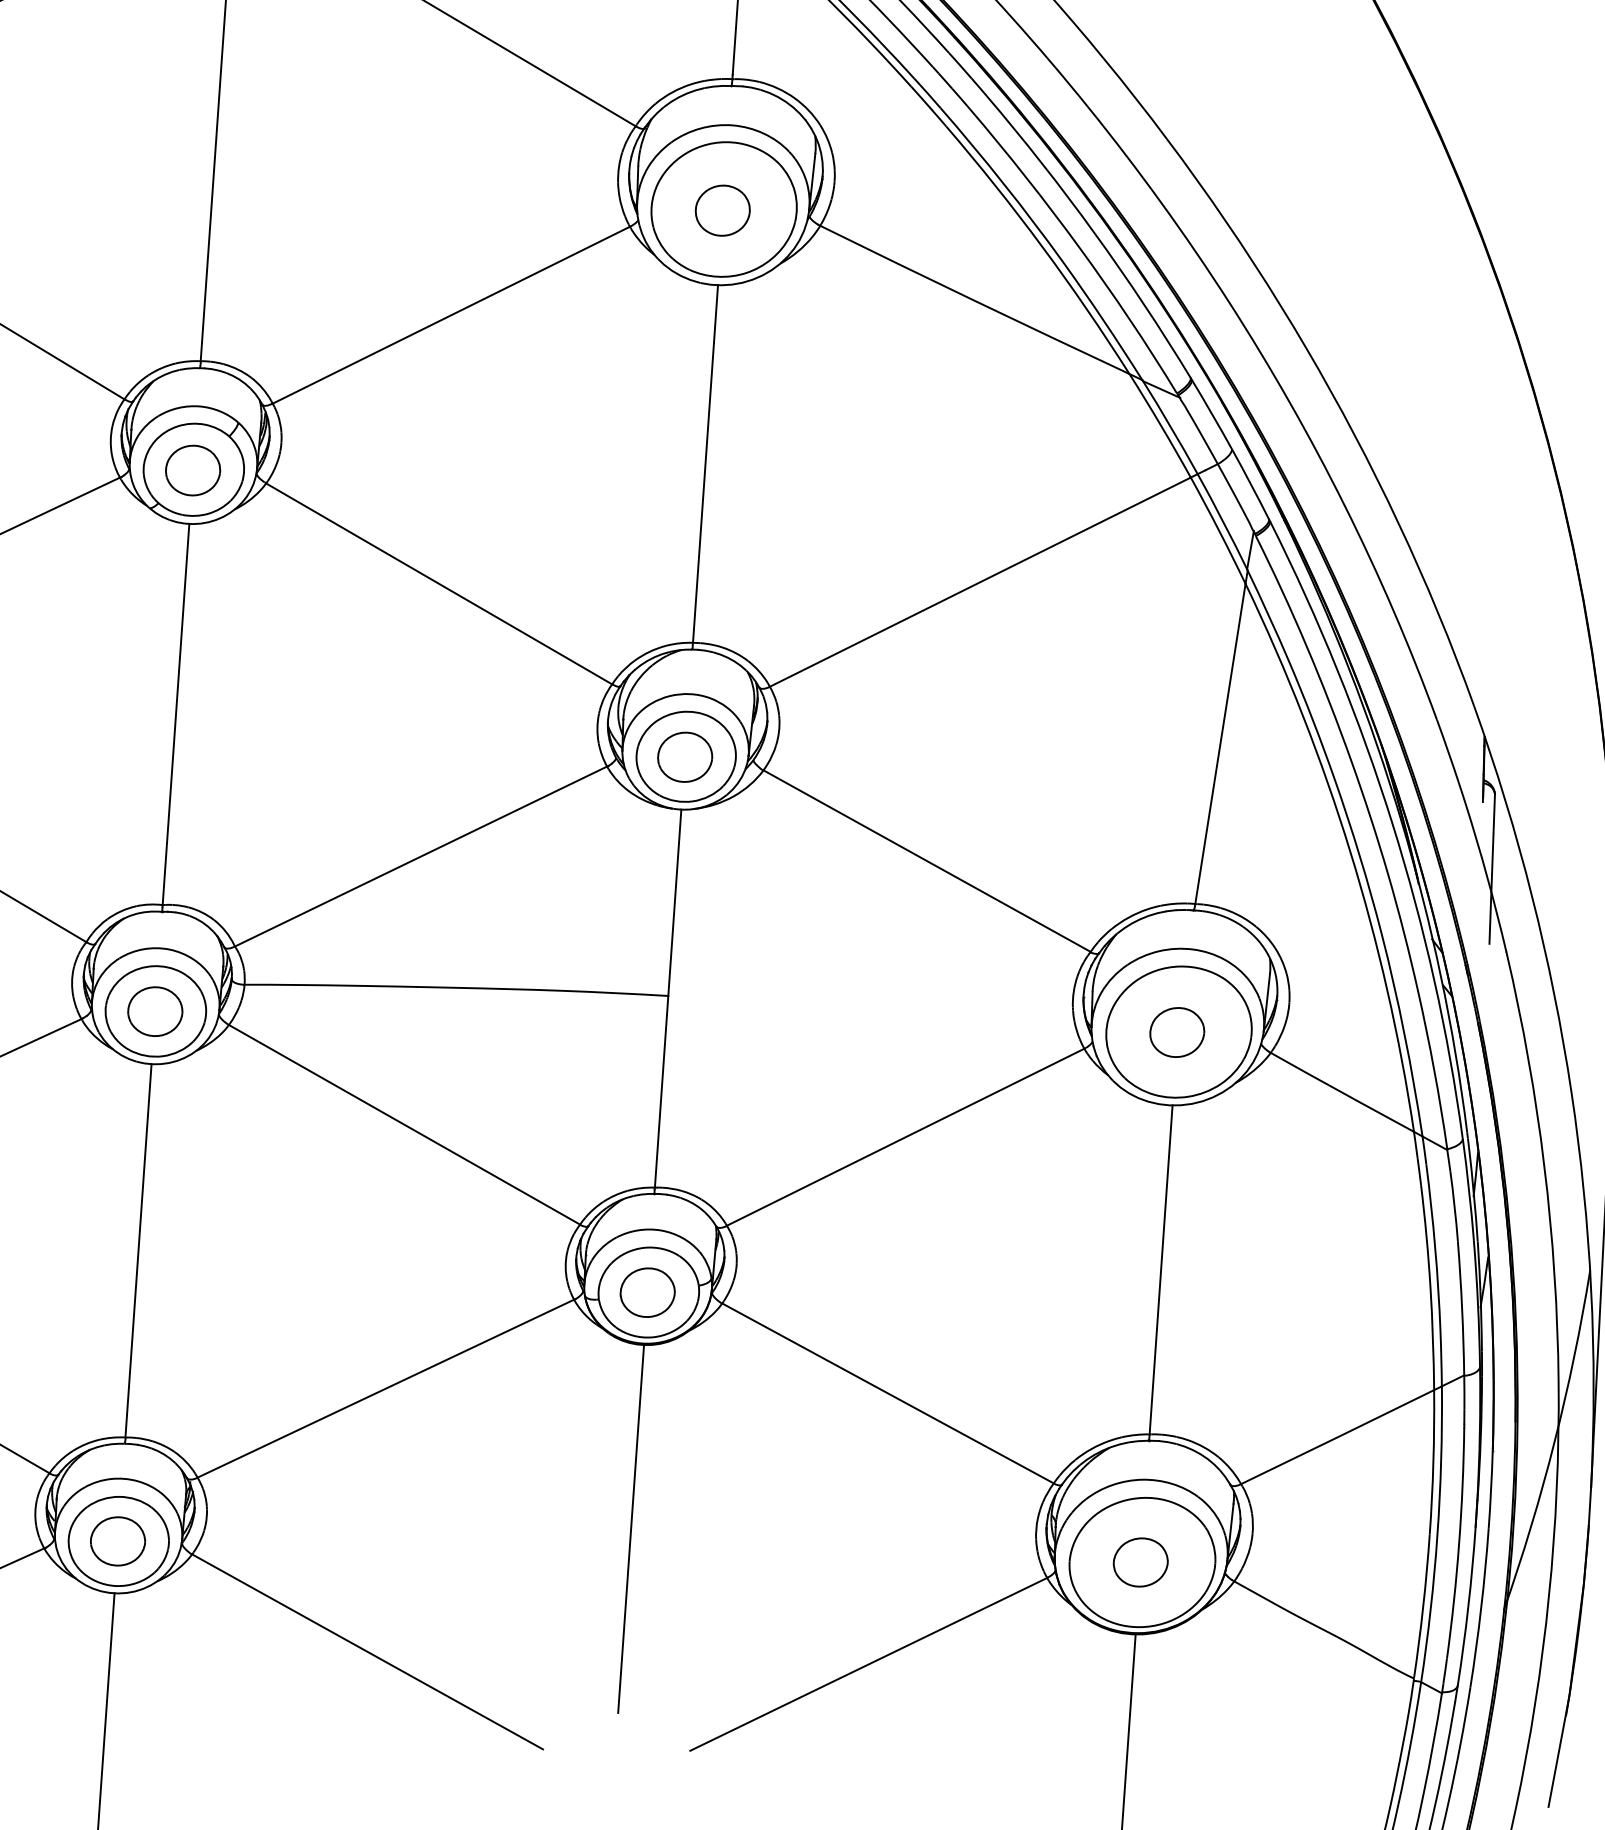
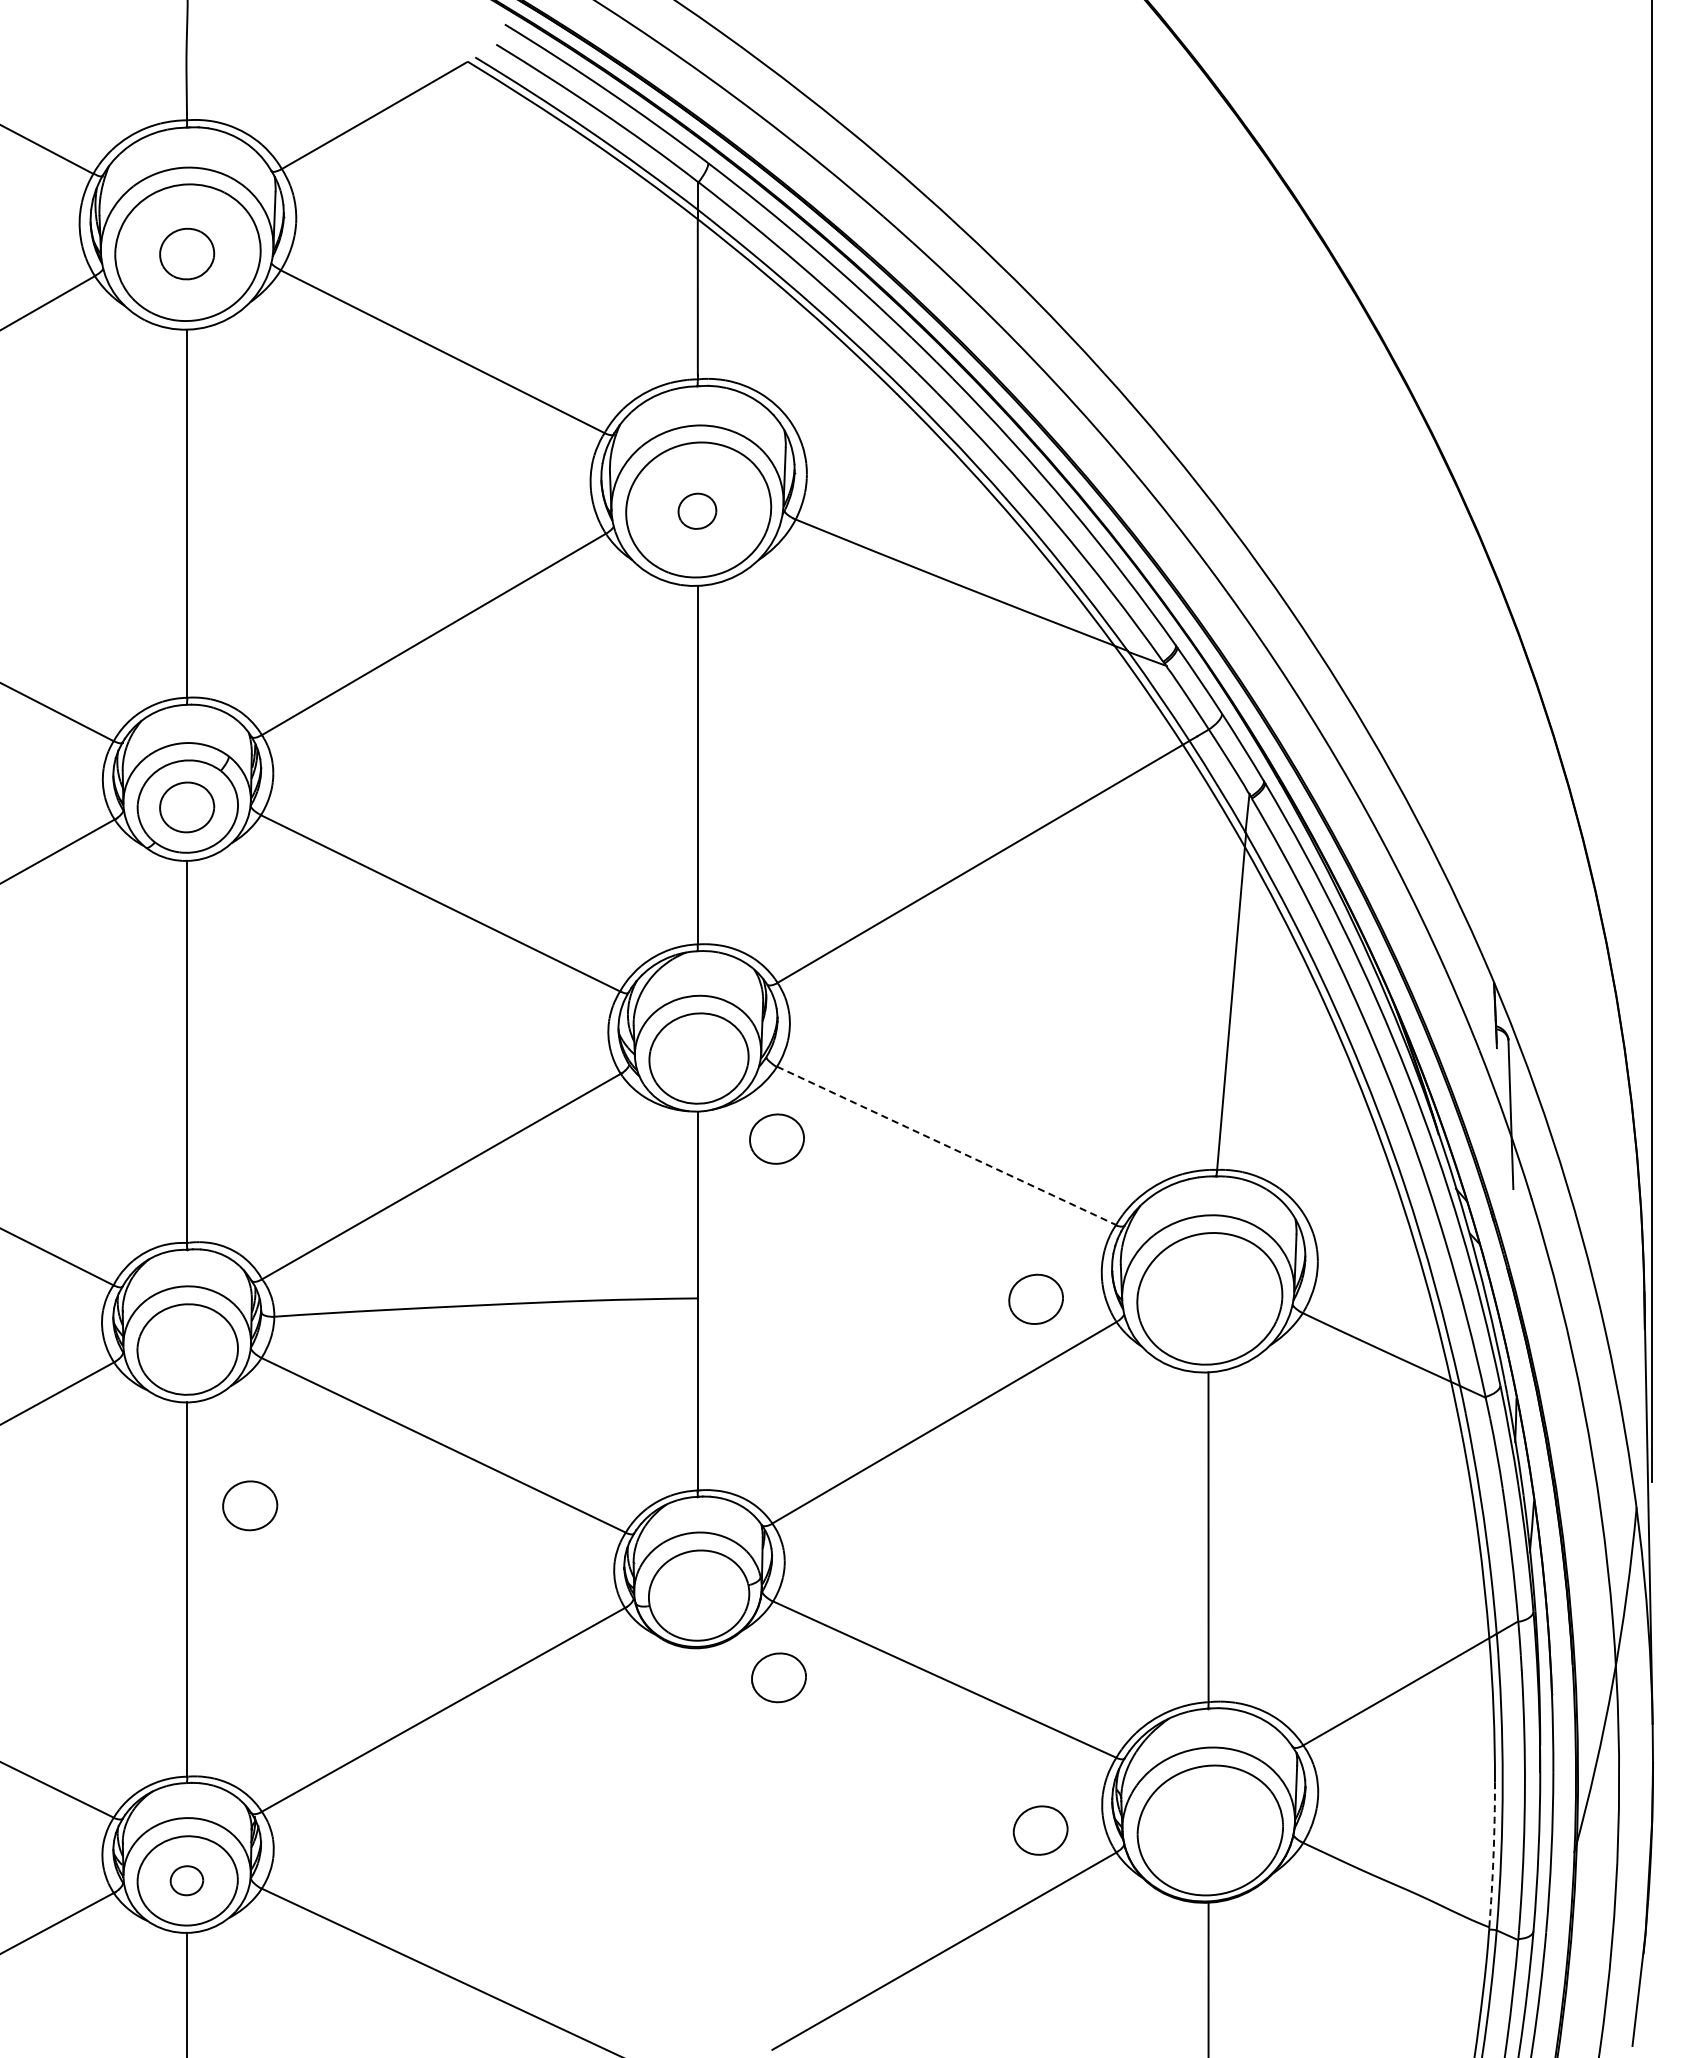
part: (722, 210) -> (697, 511), size x0.7
part: (684, 756) -> (776, 1138), moved
line: (927, 861) -> (947, 1146), solid -> dashed
part: (155, 1011) -> (250, 1505), moved
part: (1176, 1031) -> (1035, 1298), moved
part: (647, 1292) -> (778, 1677), moved
line: (630, 1528) -> (697, 1832), removed
part: (117, 1540) -> (186, 1880), size x0.6
part: (1140, 1562) -> (1040, 1830), moved
arc: (1423, 1607) -> (1493, 1855), solid -> dashed

